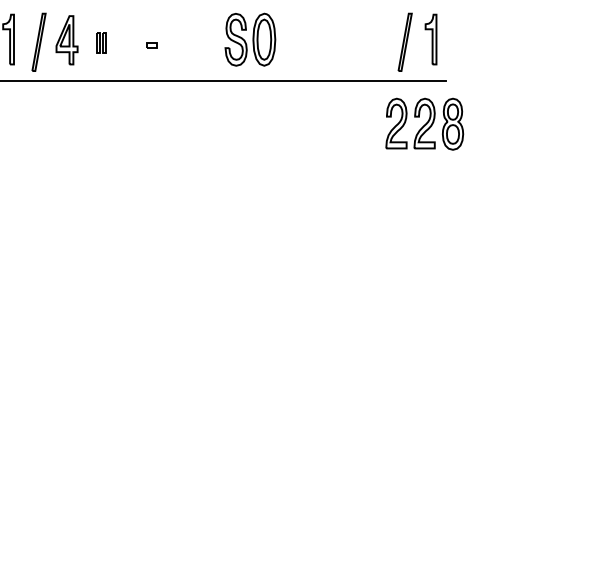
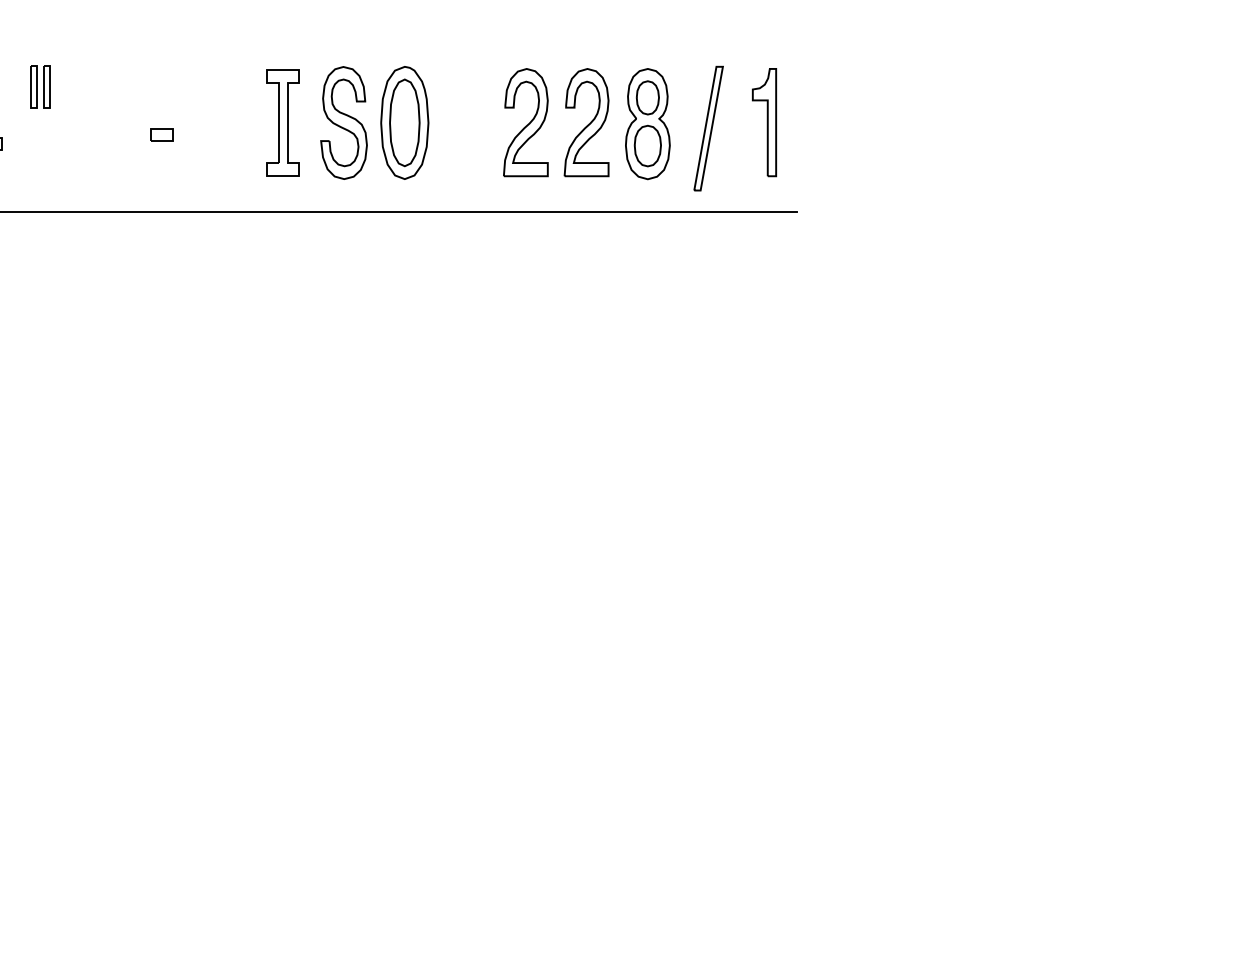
part: (207, 39) -> (282, 122), added
part: (101, 42) -> (40, 85), moved
part: (424, 123) -> (586, 122), moved

